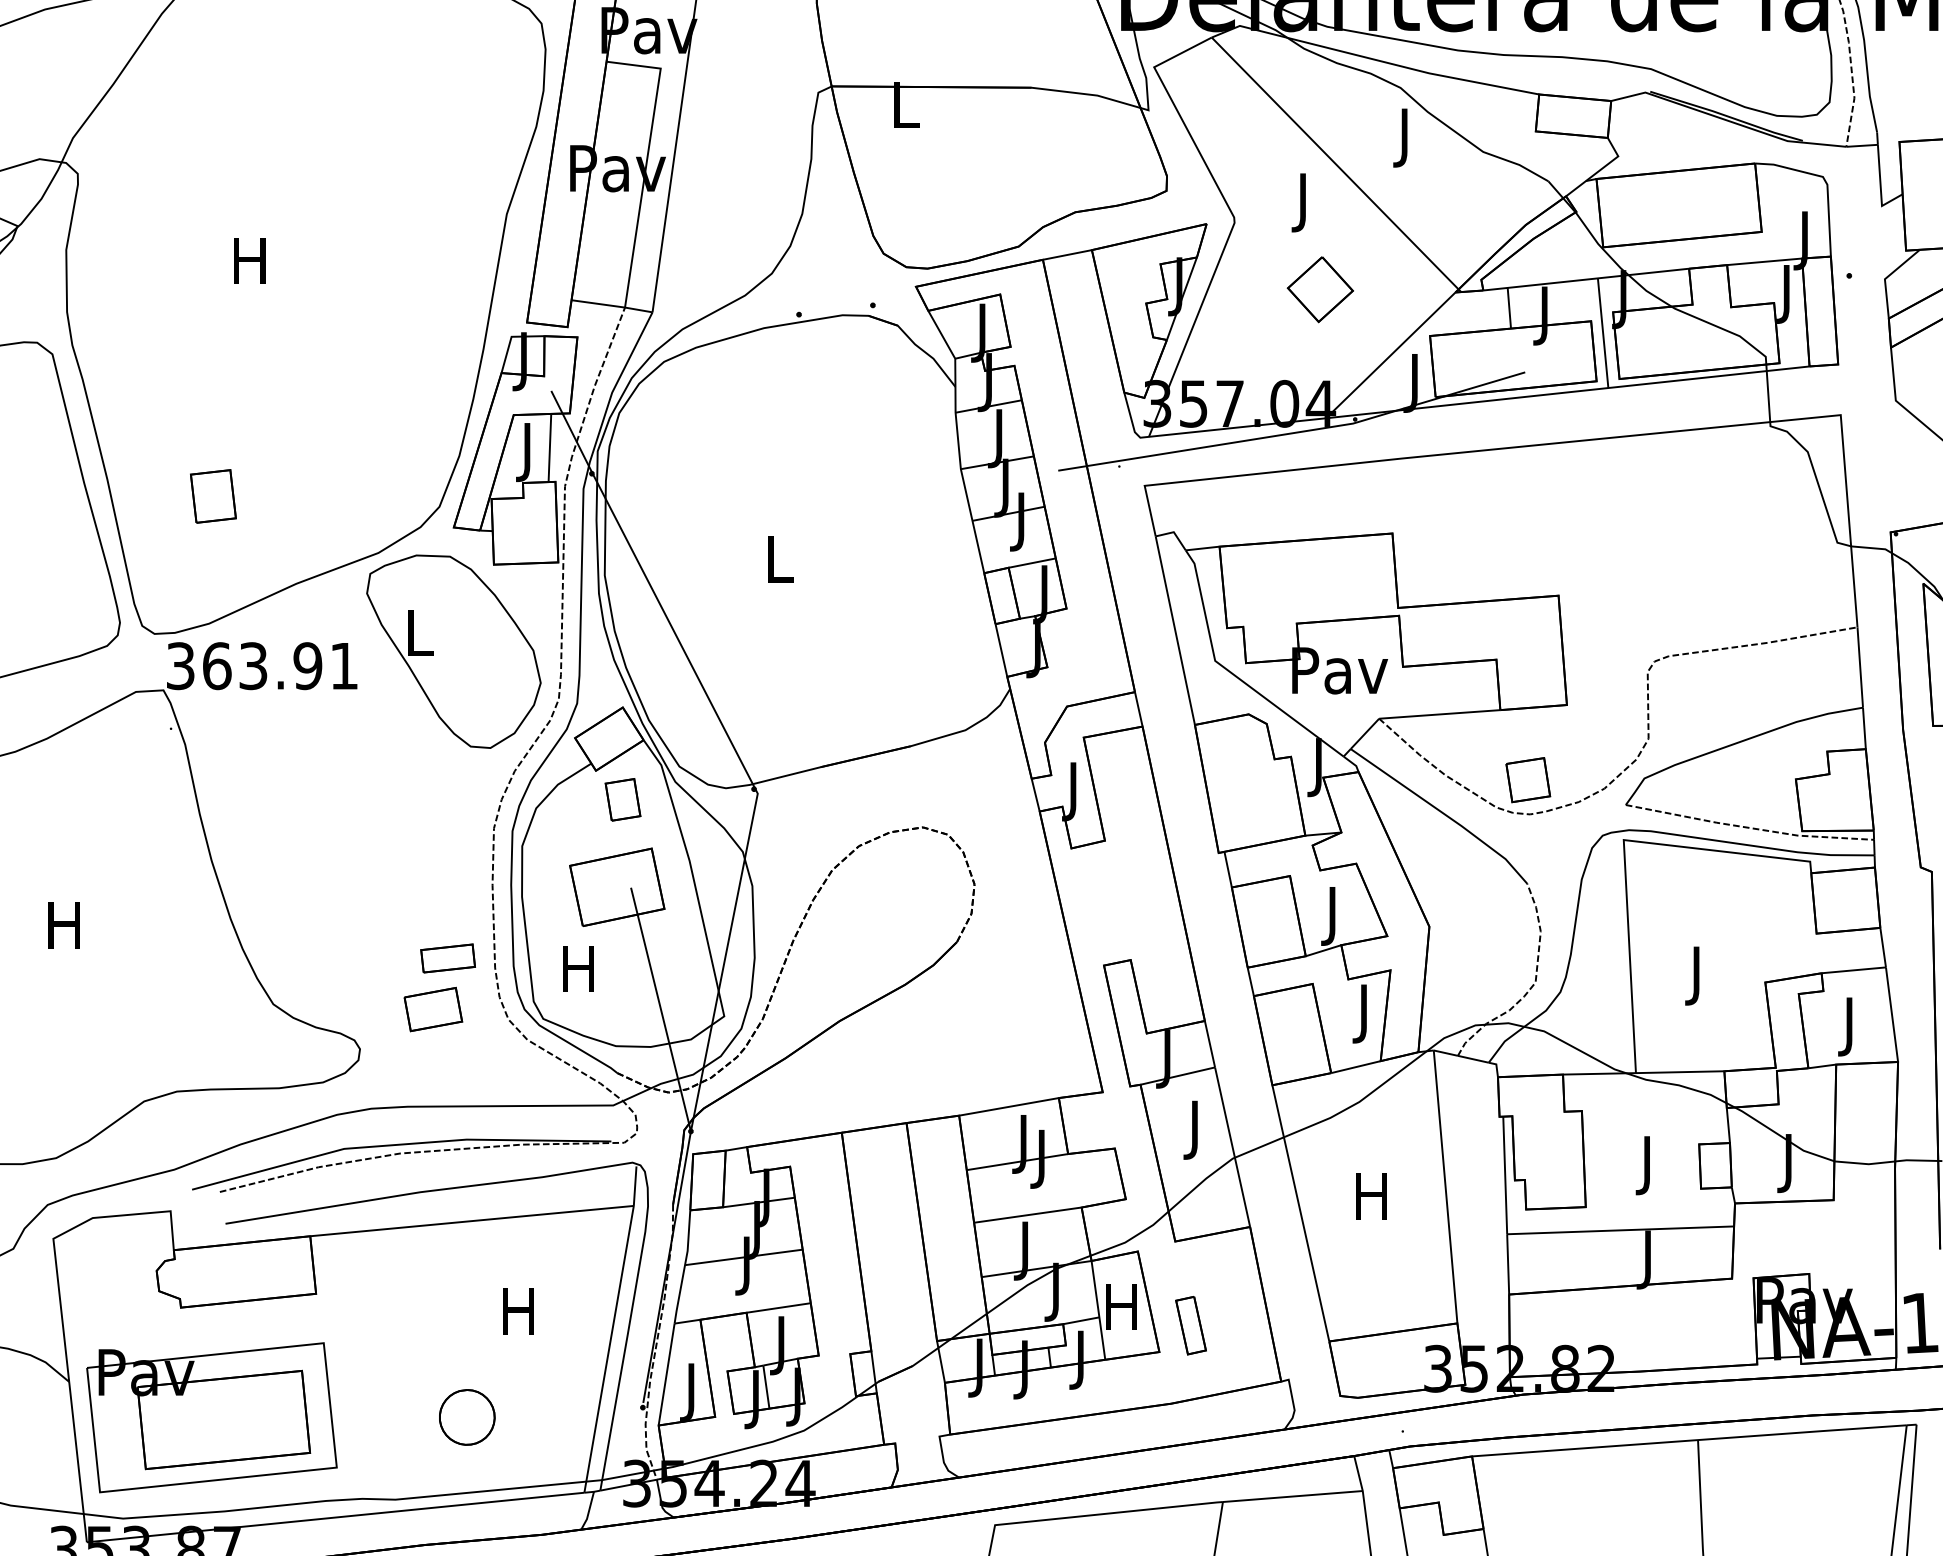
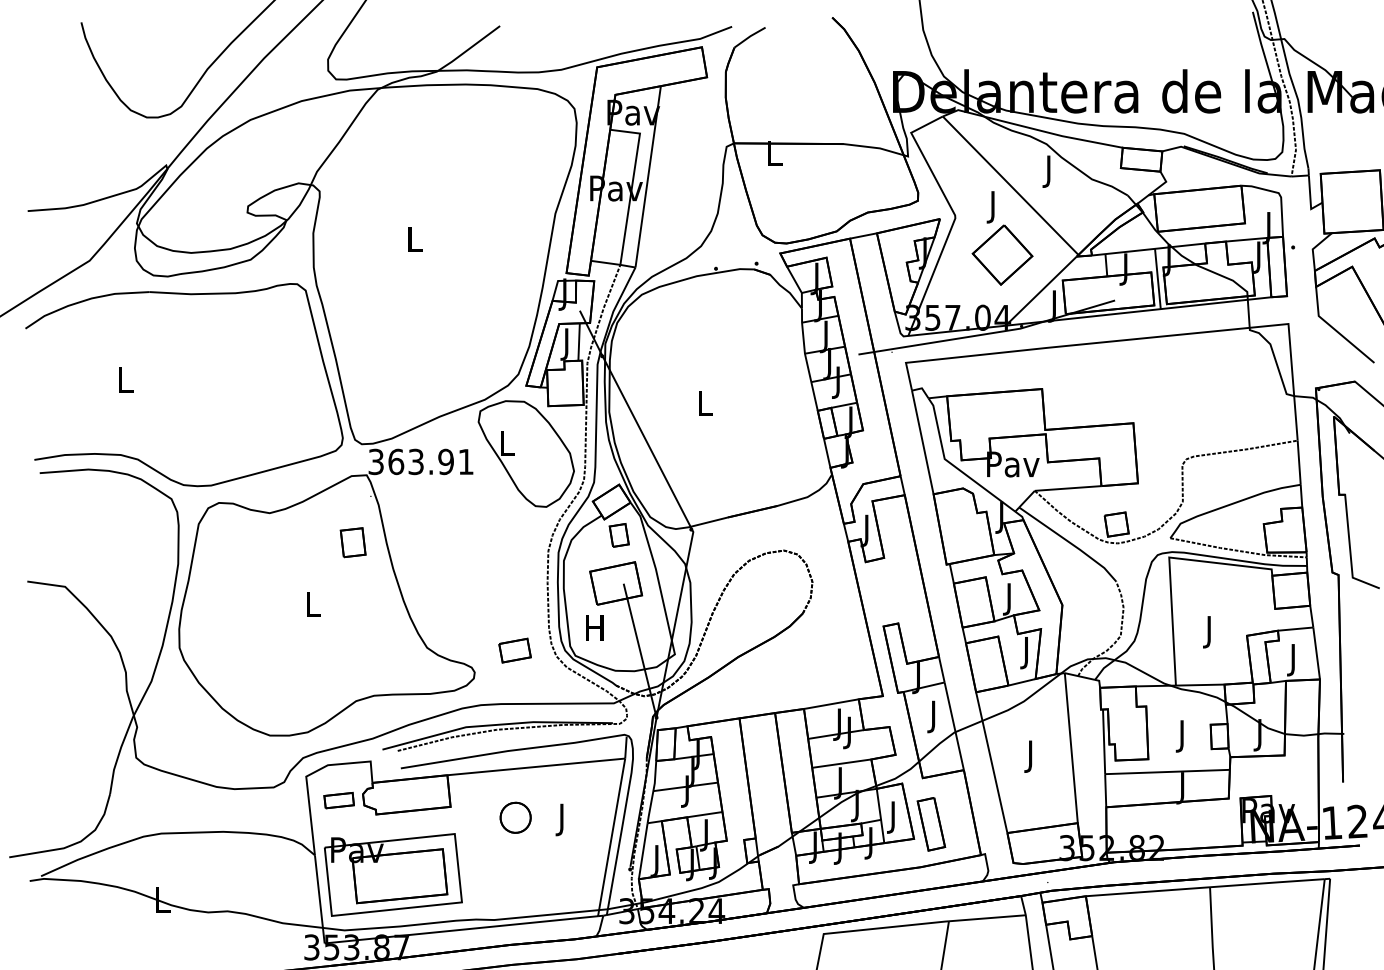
text: (248, 261) -> (413, 239), H -> L
part: (1320, 288) -> (1002, 254), size x1.67
part: (212, 496) -> (352, 542), moved
text: (64, 925) -> (312, 604), H -> L
part: (446, 958) -> (338, 800), moved
text: (1371, 1202) -> (1030, 756), H -> J
text: (1120, 1313) -> (892, 817), H -> J
text: (517, 1316) -> (561, 819), H -> J
part: (1191, 1325) -> (931, 824), size x1.67
part: (466, 1416) -> (515, 817), moved

